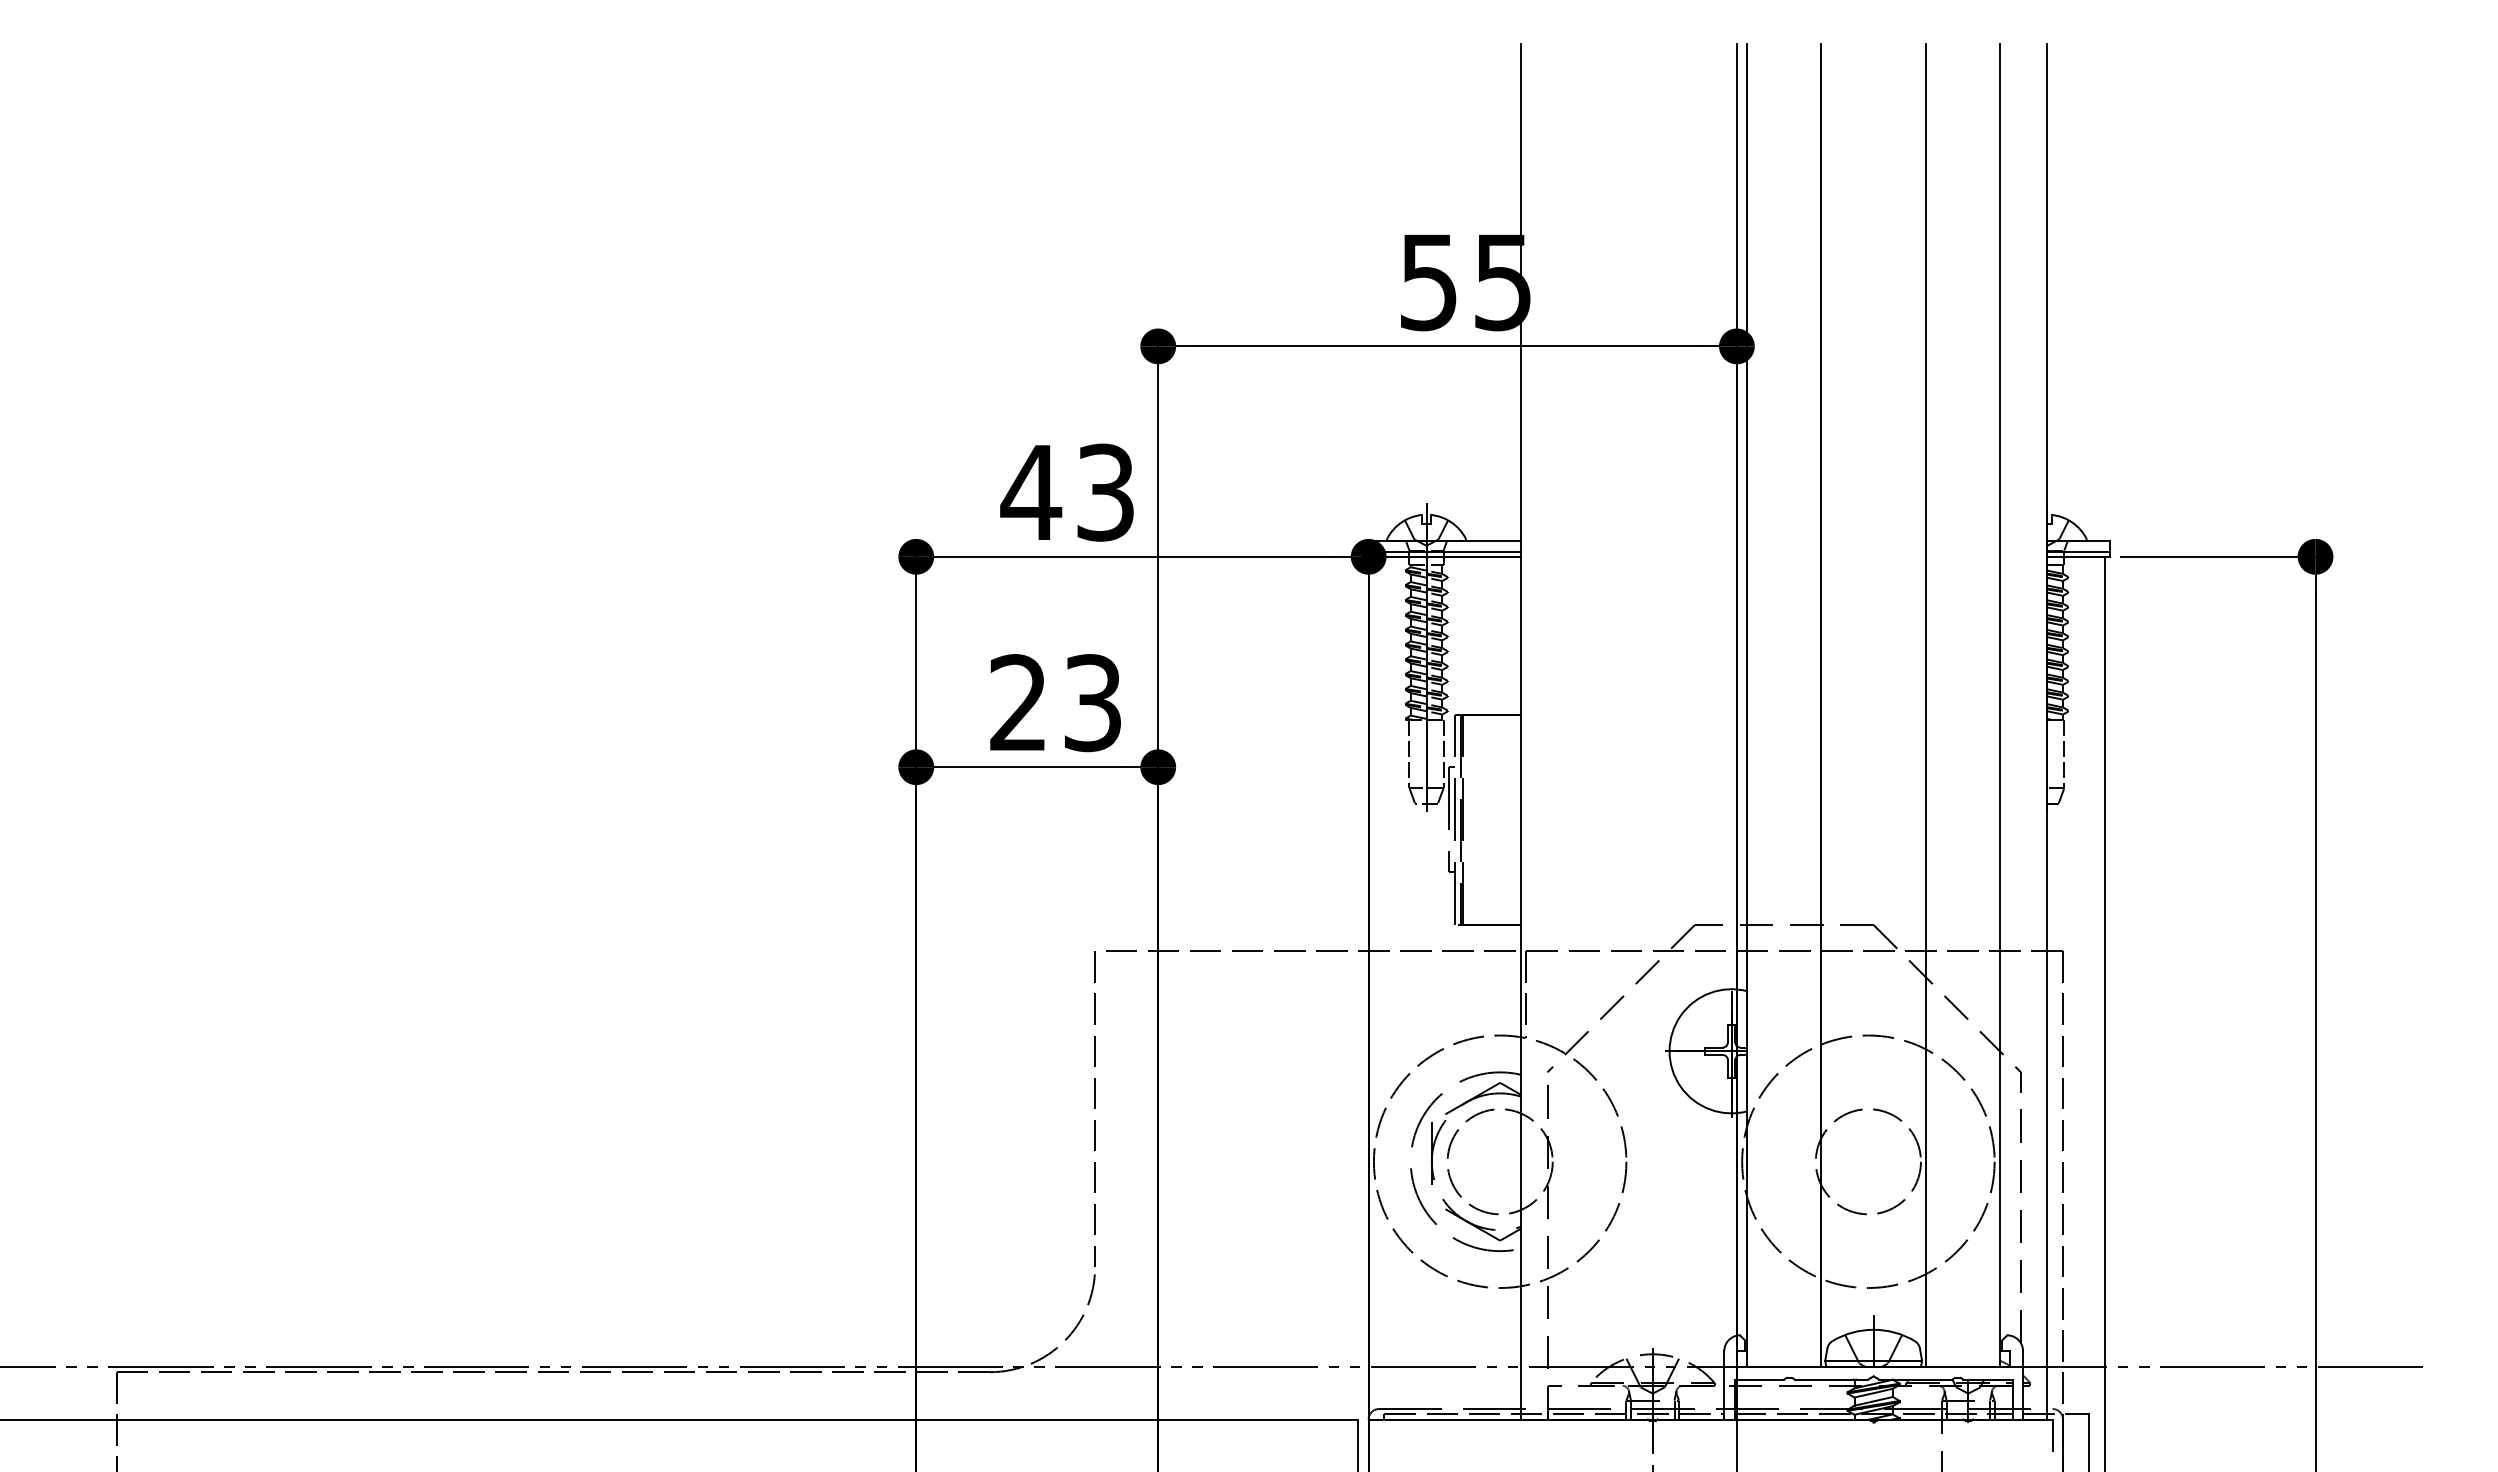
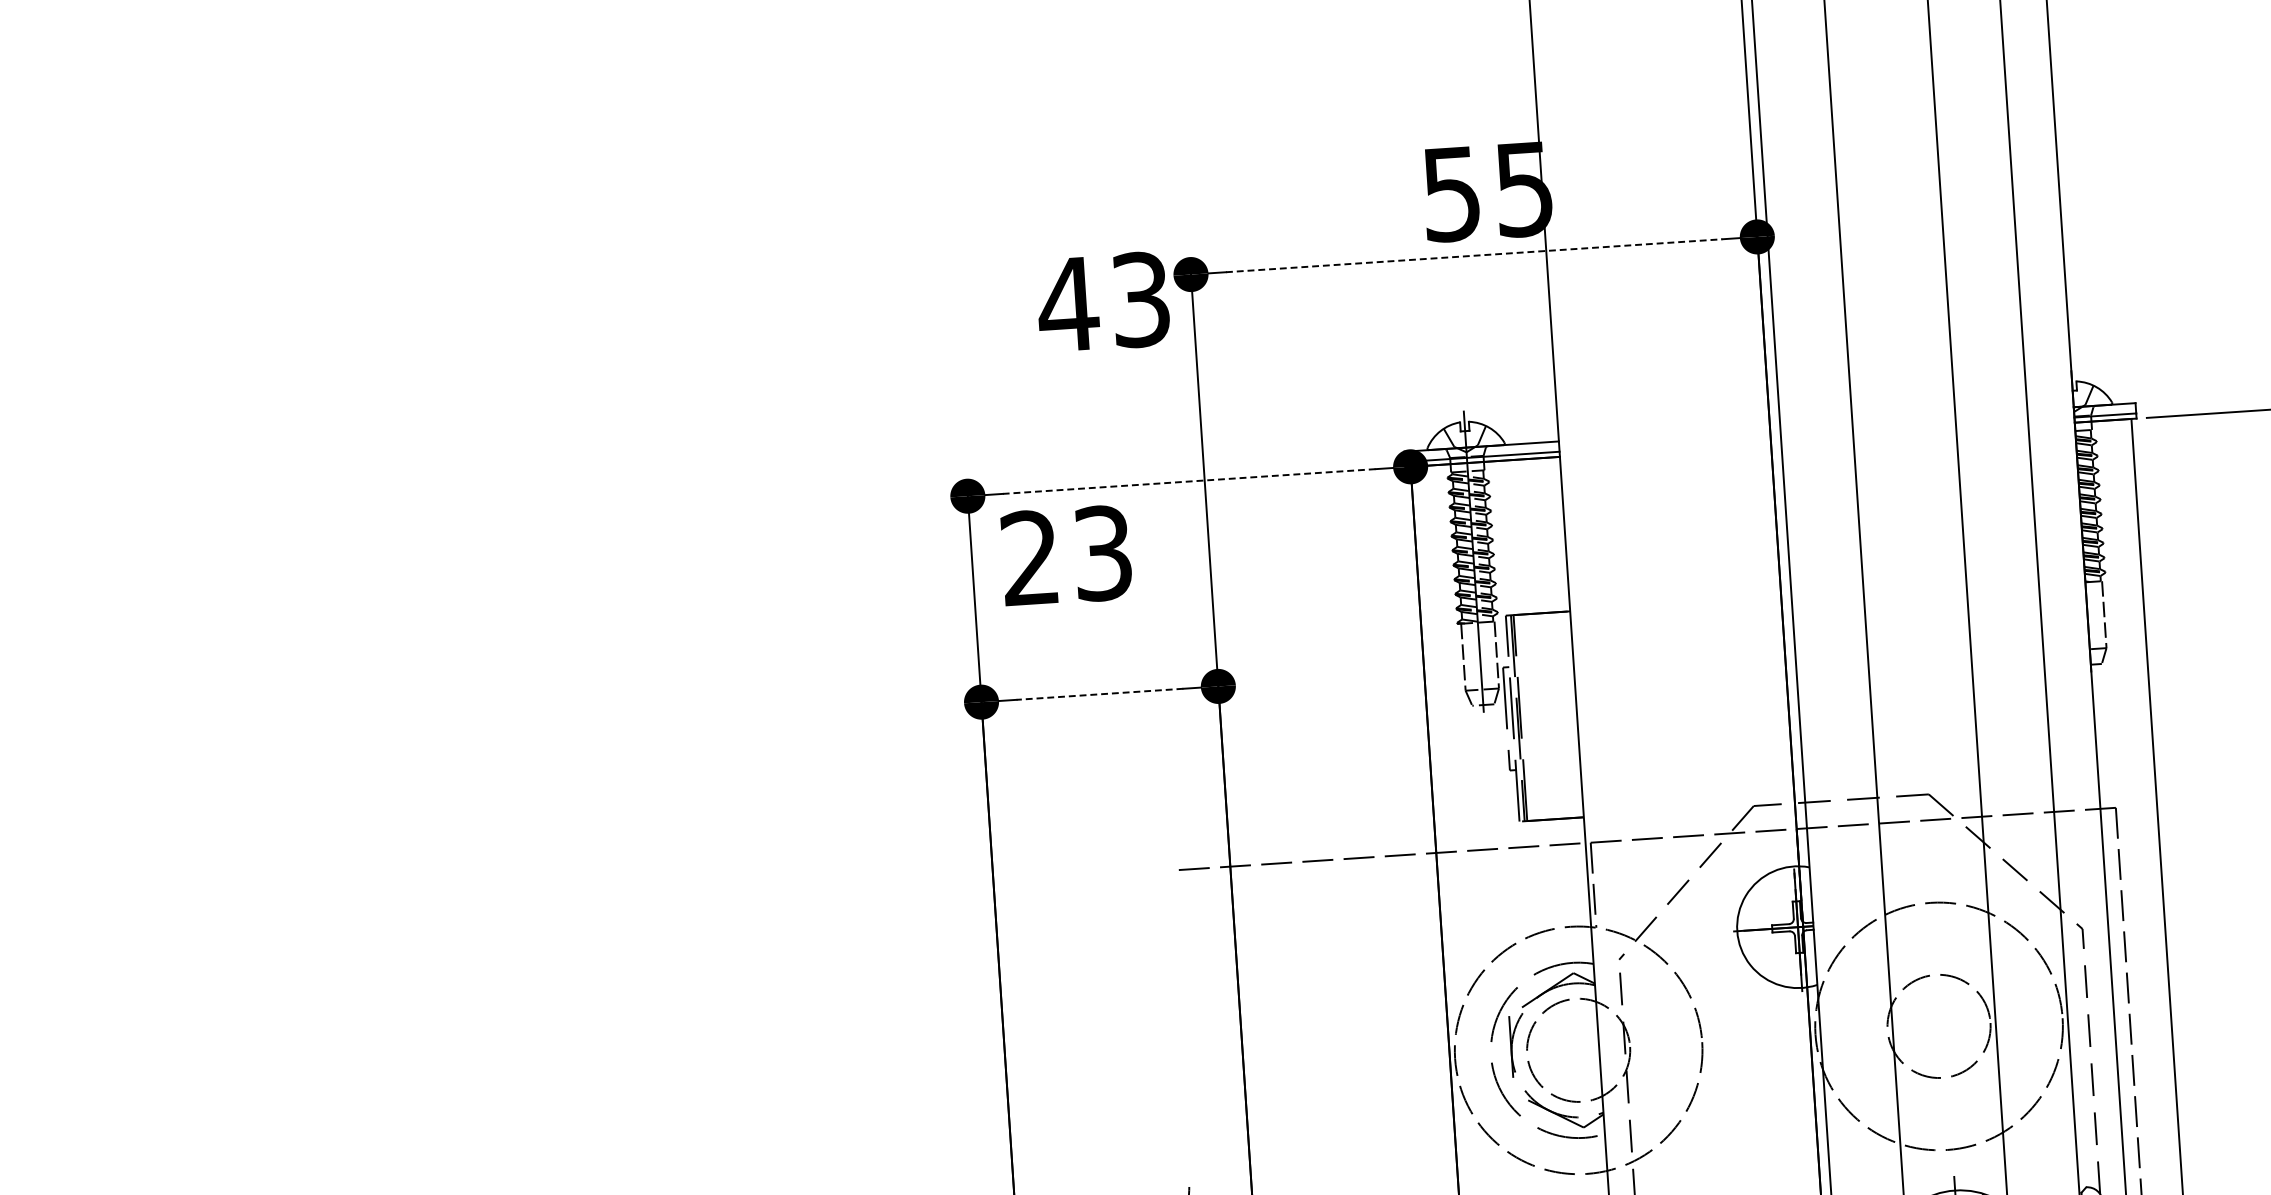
line: (1447, 346) -> (1474, 255), solid -> dashed
text: (1066, 492) -> (1102, 302), moved
line: (1141, 556) -> (1188, 481), solid -> dashed
text: (1055, 703) -> (1066, 556), moved
line: (1036, 767) -> (1099, 694), solid -> dashed
line: (1094, 1108) -> (1178, 1024), removed

